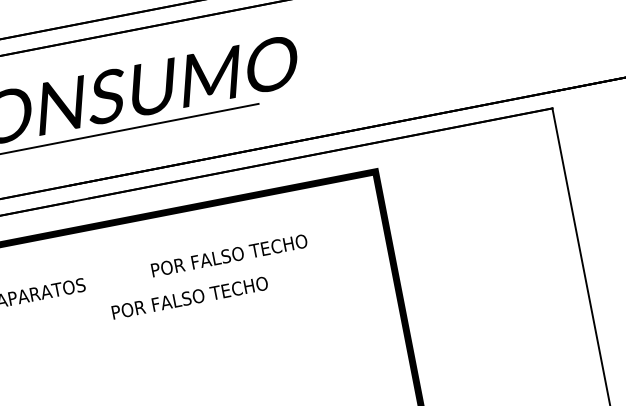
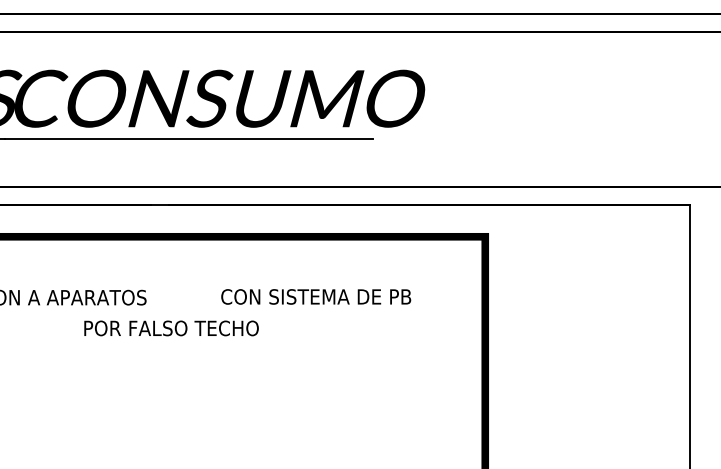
text: (235, 254) -> (316, 296), POR FALSO TECHO -> CON SISTEMA DE PB
text: (189, 298) -> (171, 328), moved

